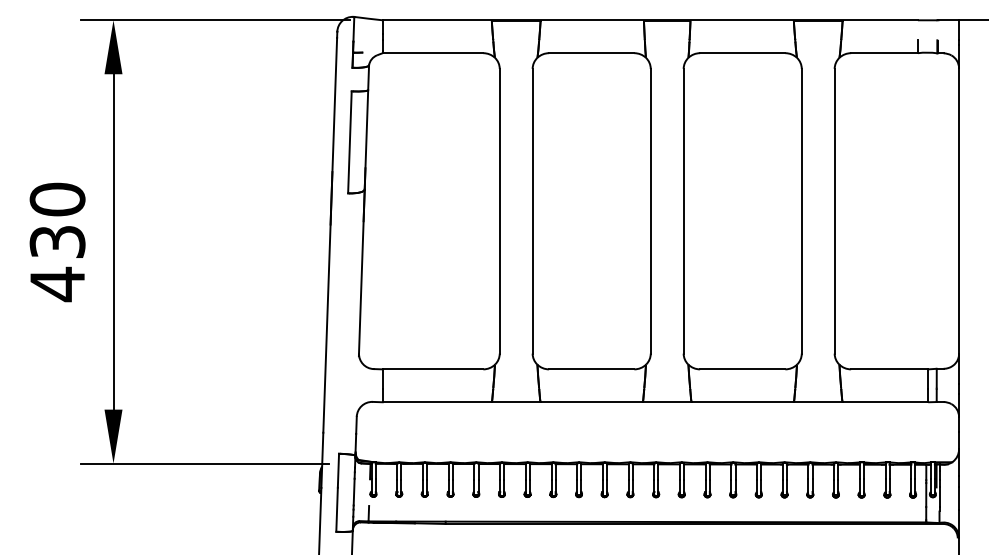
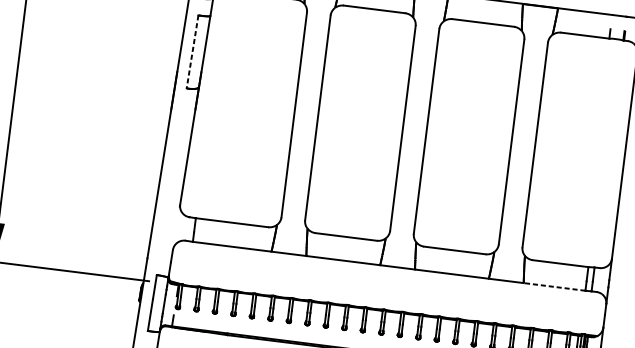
line: (349, 142) -> (192, 51), solid -> dashed
line: (885, 402) -> (554, 287), solid -> dashed

